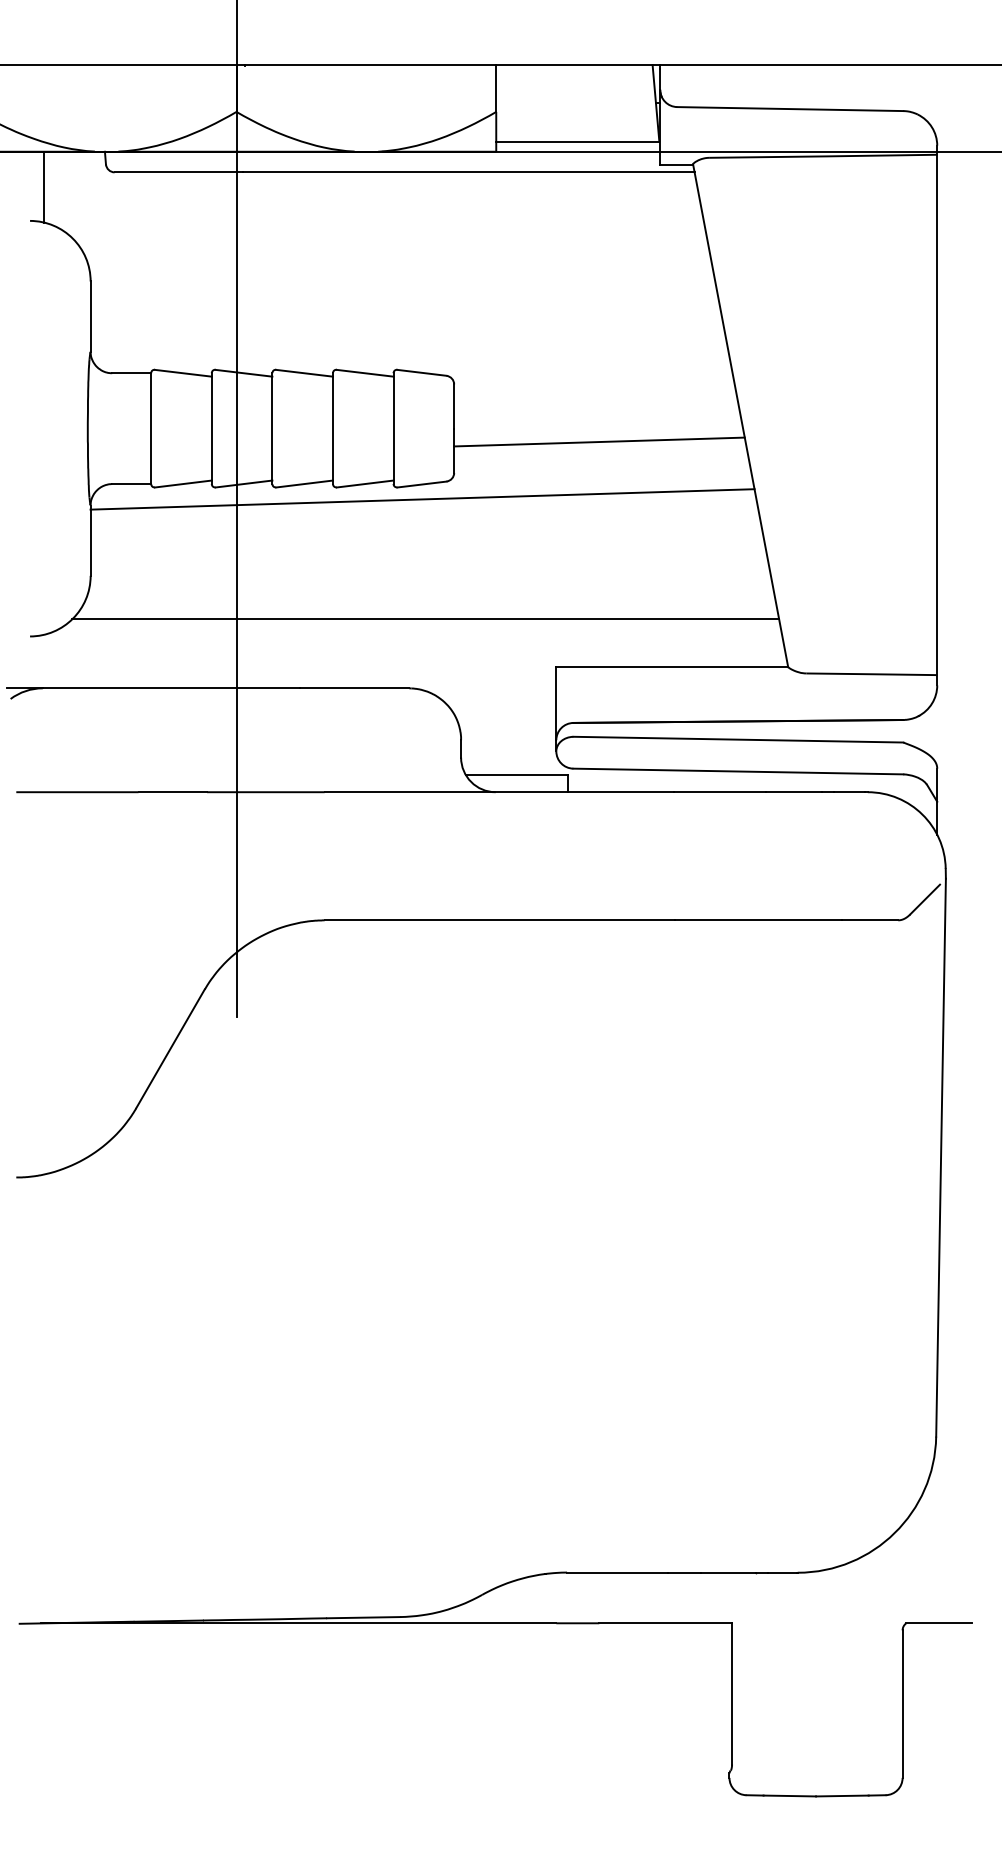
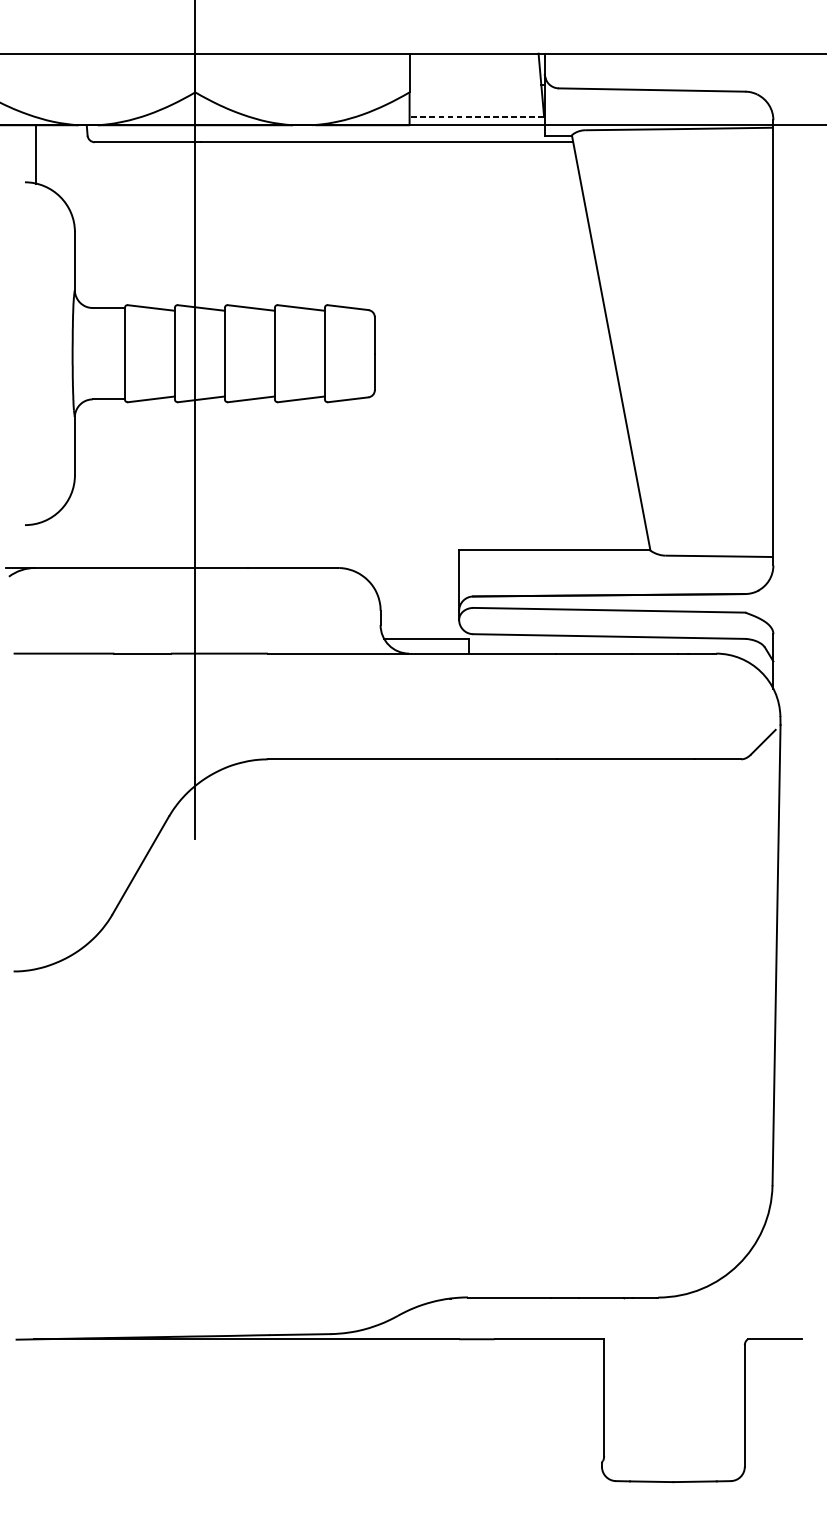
line: (577, 141) -> (476, 116), solid -> dashed
line: (599, 441) -> (494, 364), removed
line: (422, 499) -> (348, 412), removed
line: (425, 619) -> (351, 511), removed

